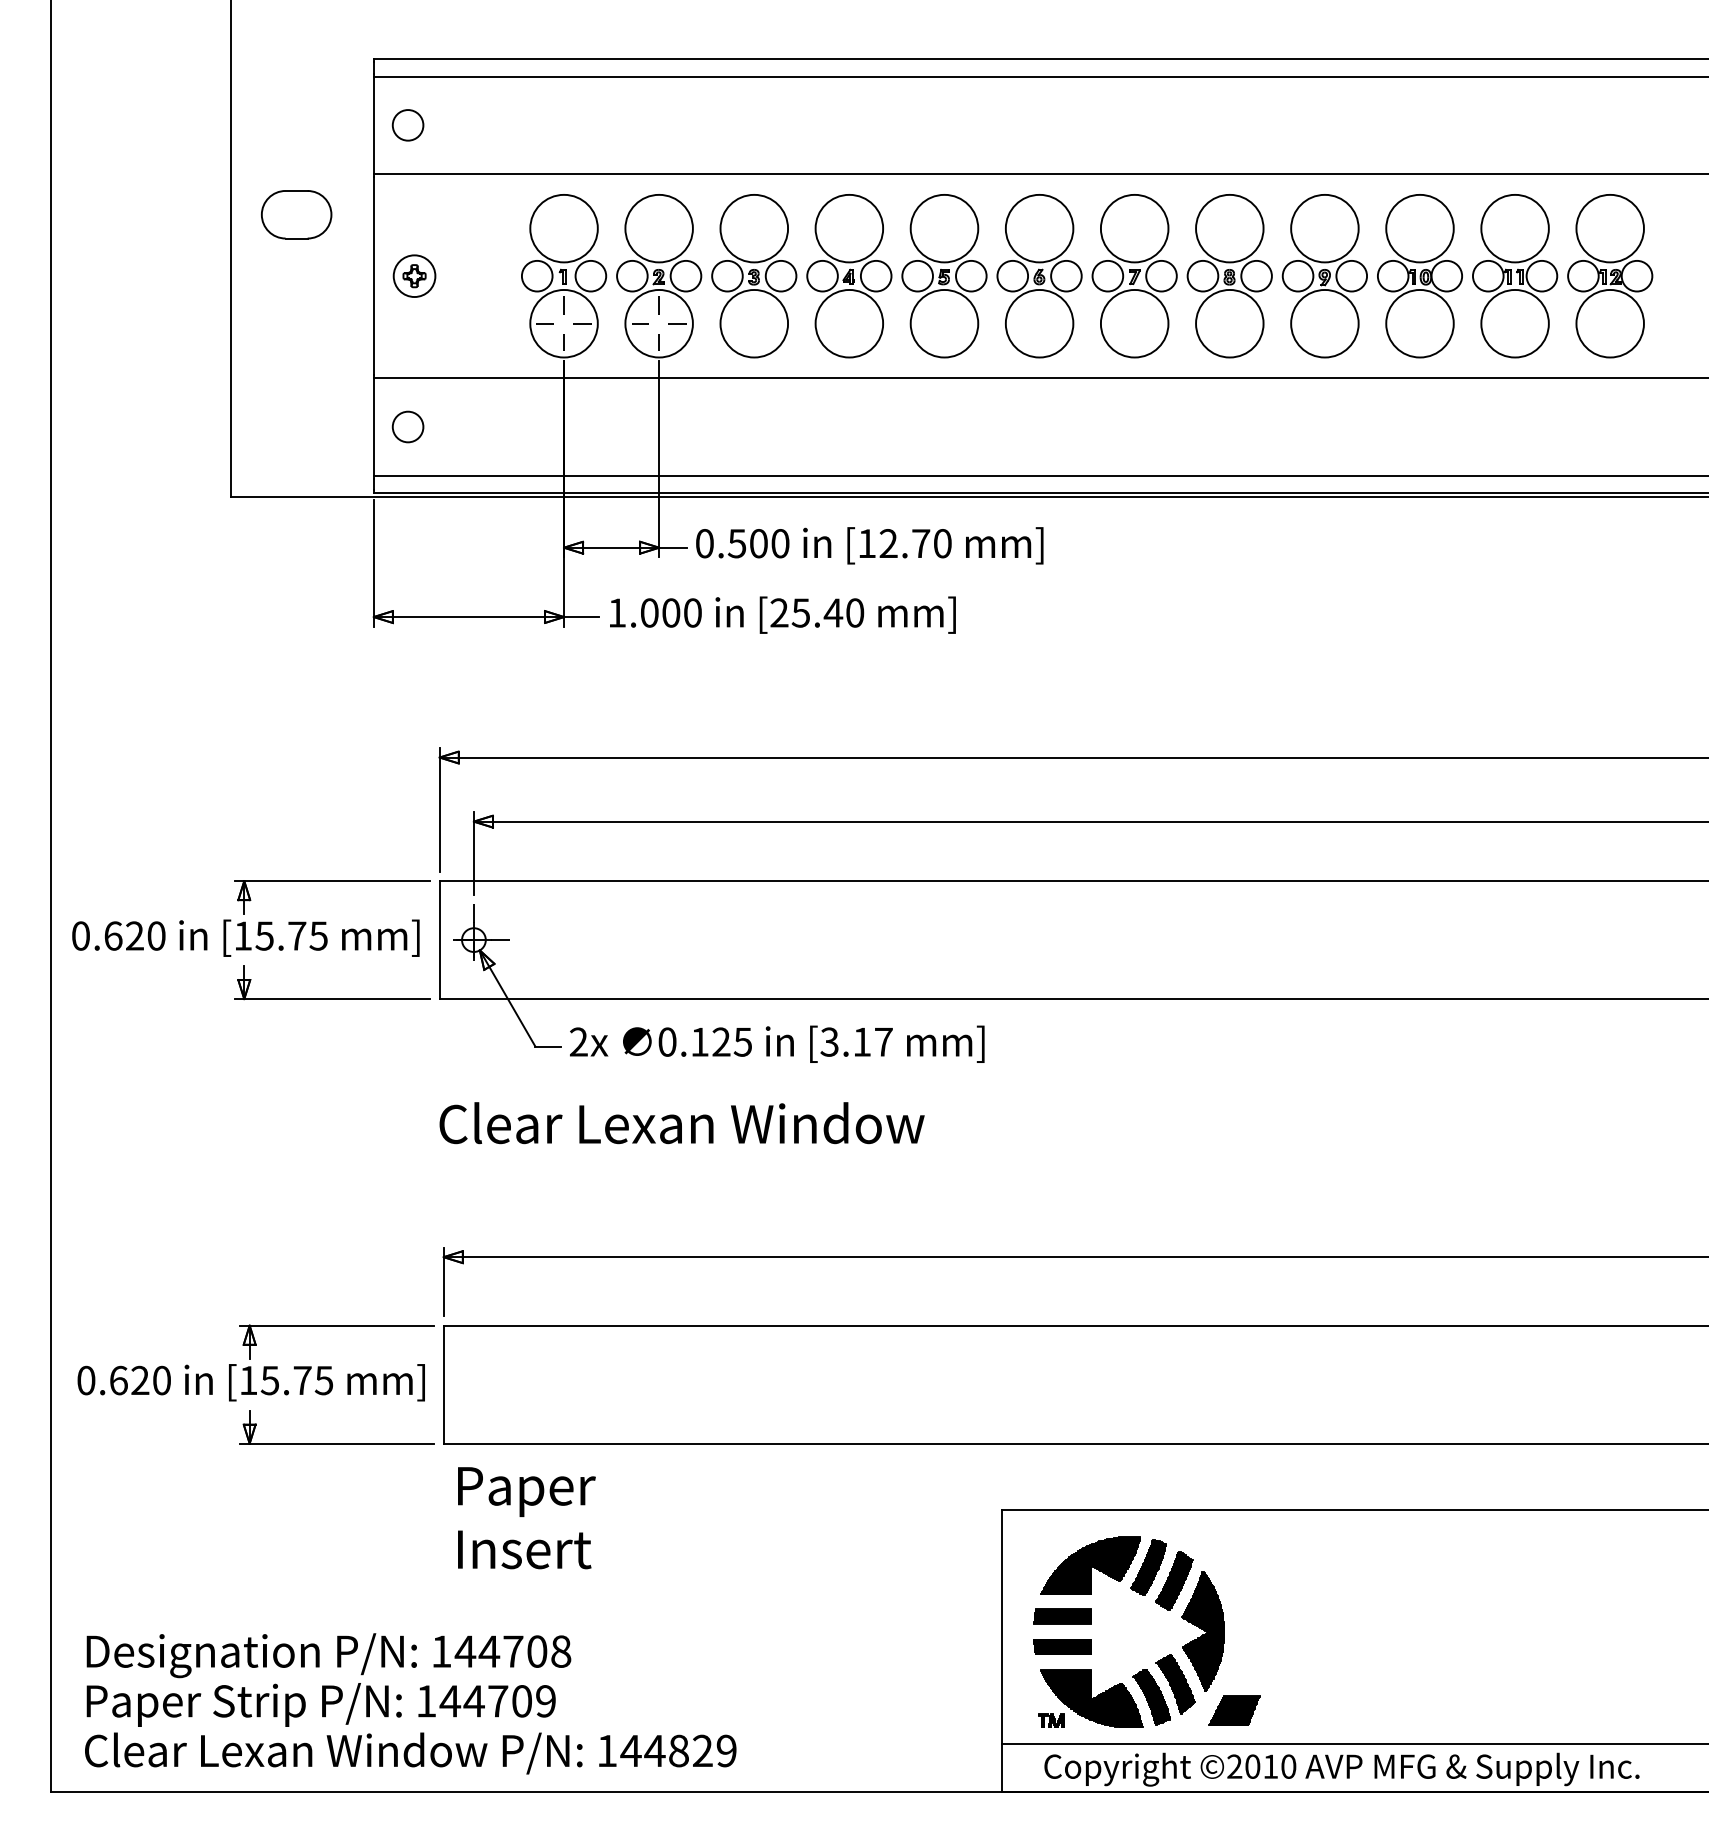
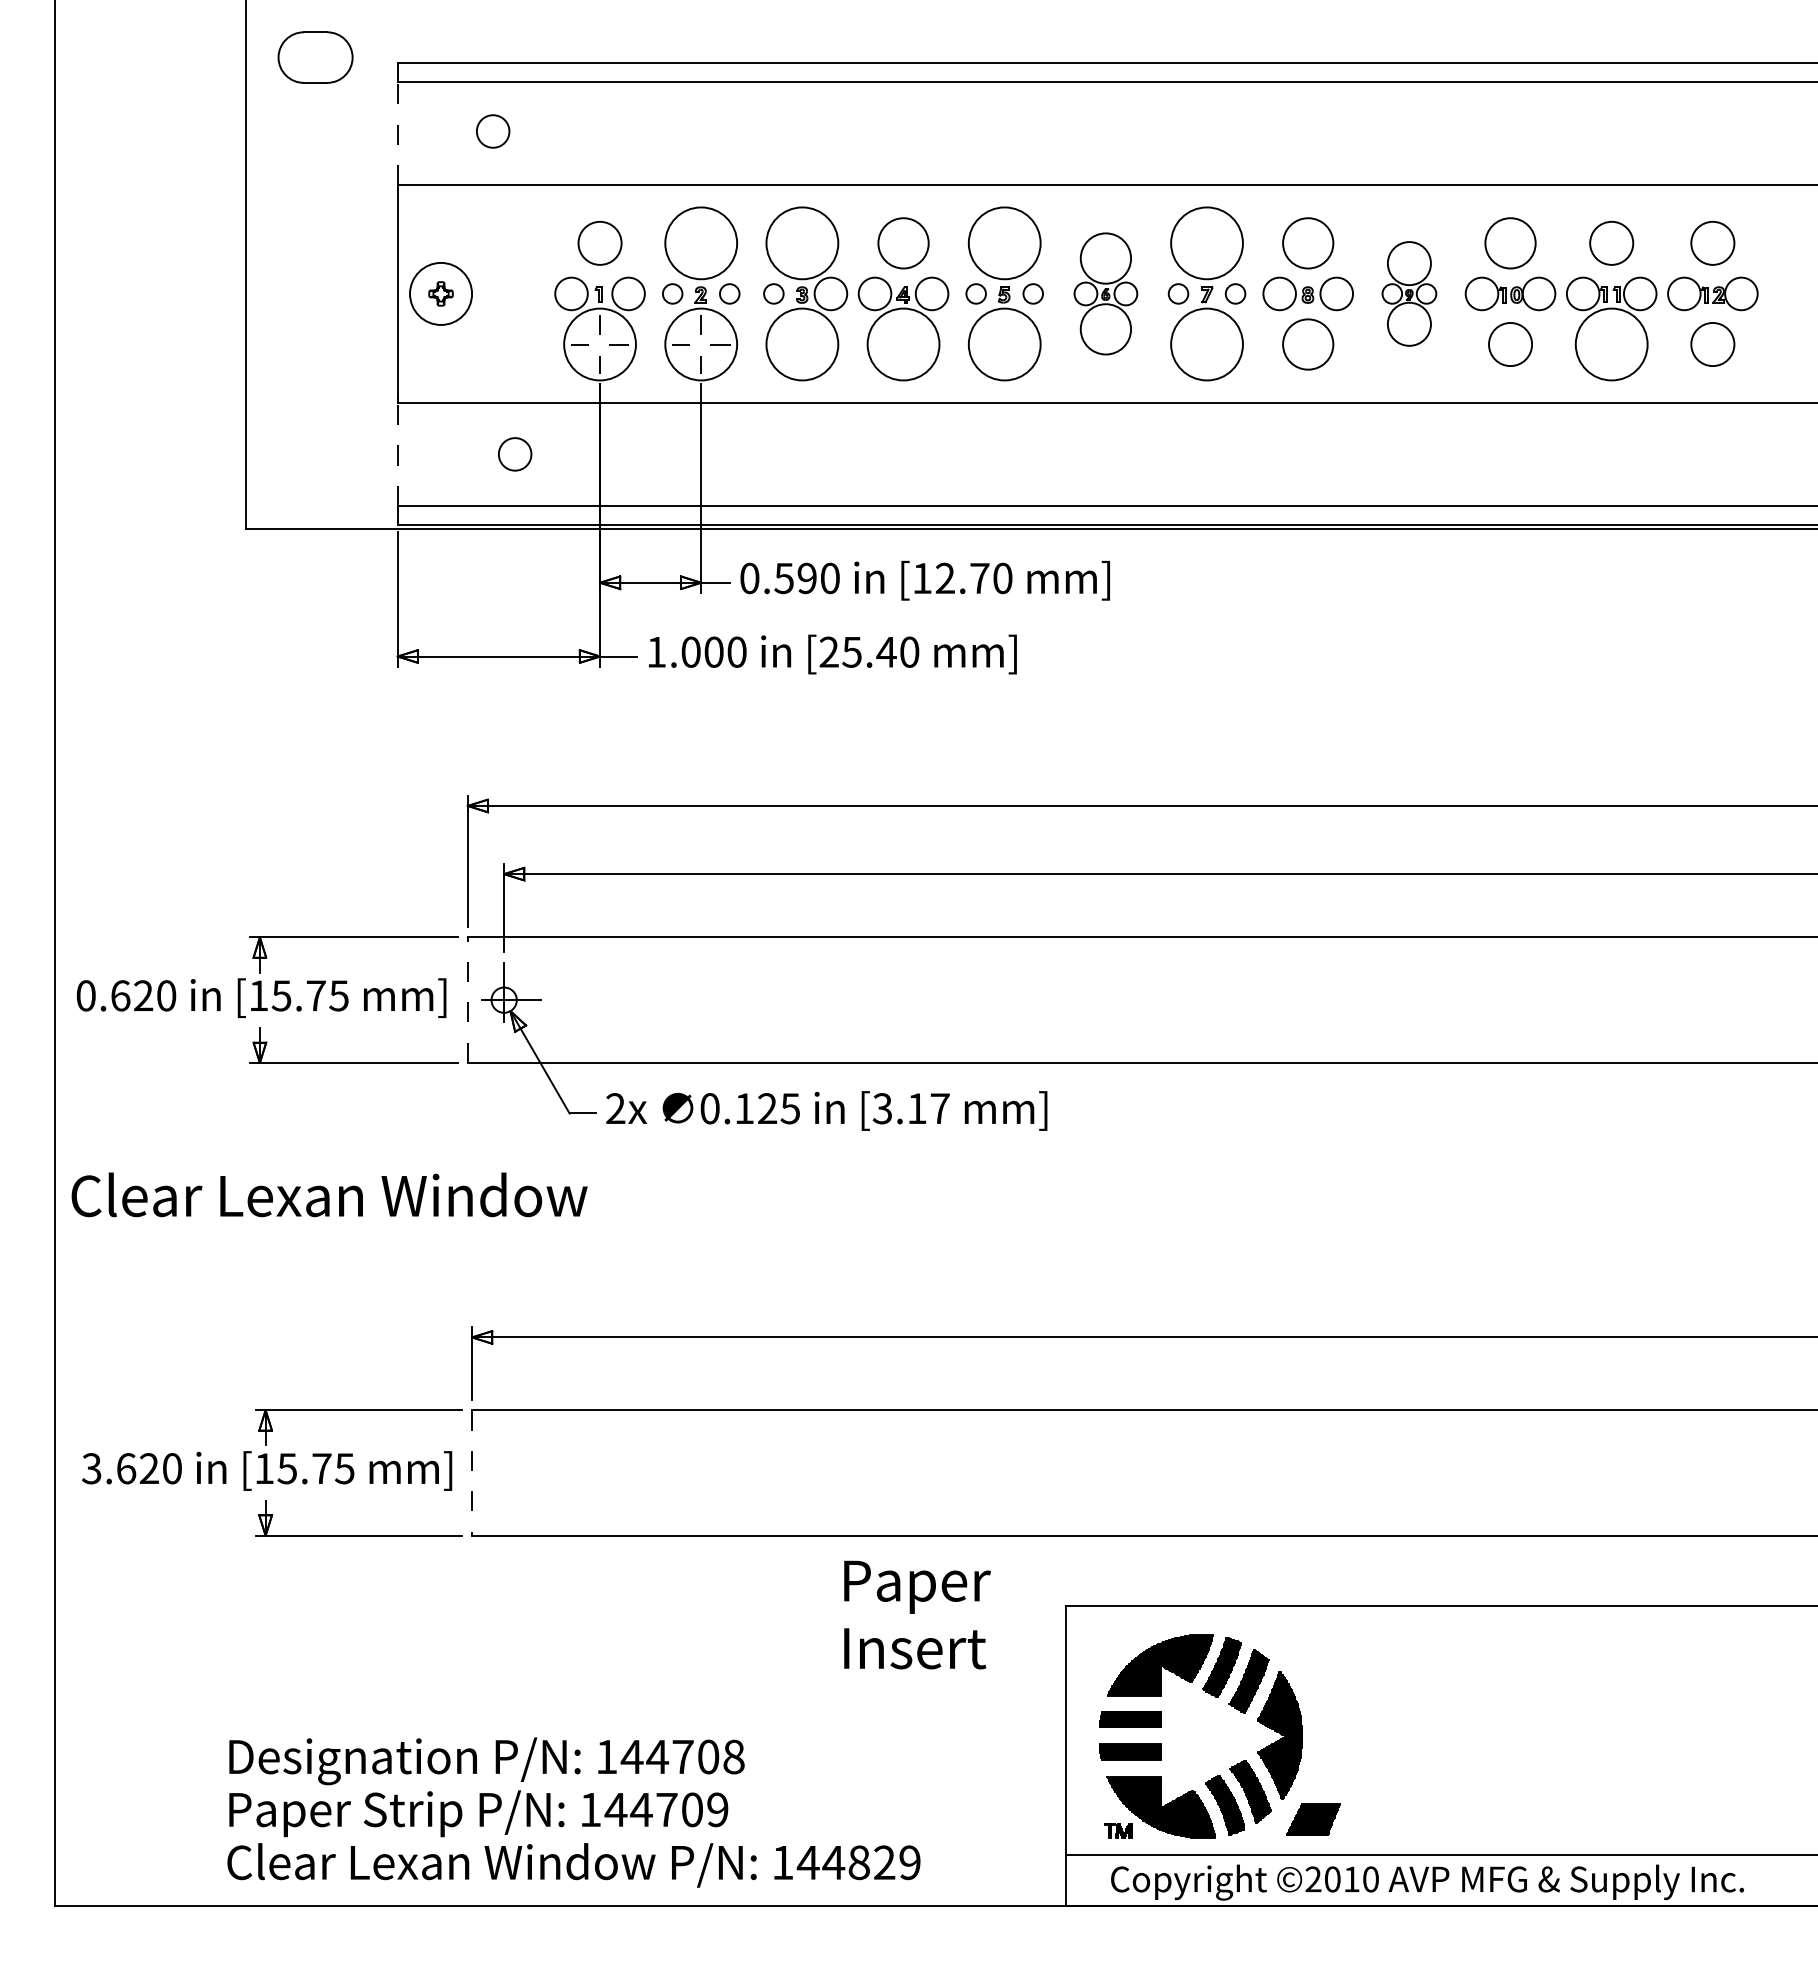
line: (373, 125) -> (397, 133), solid -> dashed
circle: (408, 125) -> (493, 131), moved
part: (296, 214) -> (315, 57), moved
circle: (563, 228) -> (599, 243), size x0.6
circle: (849, 228) -> (903, 243), size x0.7
circle: (1230, 228) -> (1308, 243), size x0.7
circle: (1419, 228) -> (1510, 243), size x0.7
circle: (1514, 228) -> (1611, 243), size x0.6
circle: (1609, 228) -> (1712, 243), size x0.6
circle: (414, 275) -> (440, 293), size x1.4
circle: (632, 275) -> (672, 293), size x0.6
circle: (685, 275) -> (729, 293), size x0.6
circle: (727, 275) -> (773, 293), size x0.6
circle: (917, 275) -> (975, 293), size x0.6
circle: (970, 275) -> (1032, 293), size x0.6
part: (1039, 275) -> (1105, 293), size x0.7
circle: (1107, 275) -> (1178, 293), size x0.6
circle: (1161, 275) -> (1235, 293), size x0.6
part: (1325, 275) -> (1409, 293), size x0.6
circle: (1230, 323) -> (1308, 344), size x0.7
circle: (1419, 323) -> (1510, 344), size x0.6
circle: (1609, 323) -> (1712, 344), size x0.6
line: (373, 427) -> (397, 454), solid -> dashed
circle: (408, 427) -> (515, 454), moved
text: (758, 543) -> (806, 578), 0.500 -> 0.590
line: (439, 940) -> (467, 1000), solid -> dashed
text: (681, 1122) -> (329, 1194), moved
text: (85, 1380) -> (91, 1468), 0.620 -> 3.620
line: (444, 1385) -> (472, 1473), solid -> dashed
text: (526, 1517) -> (917, 1614), moved
text: (410, 1703) -> (573, 1812), moved

